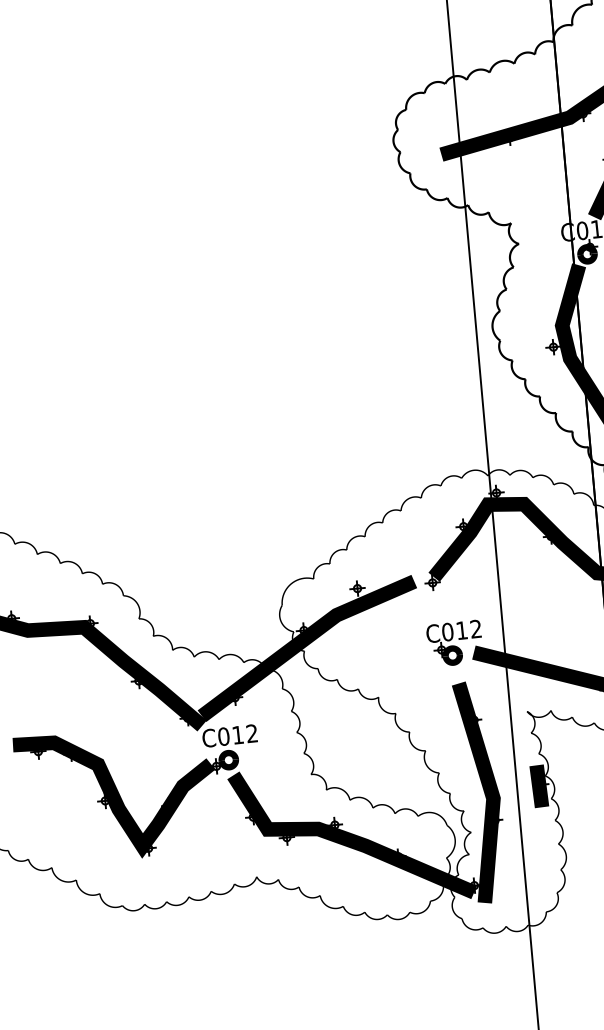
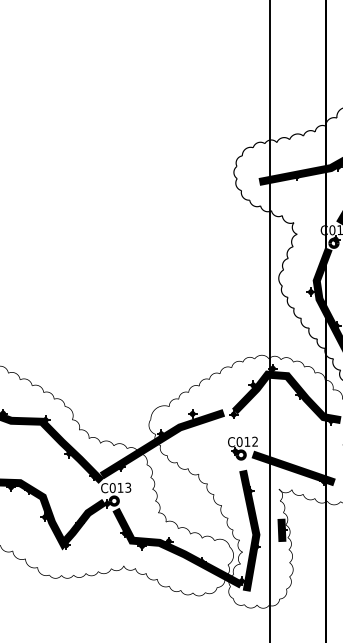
text: (252, 733) -> (128, 487), C012 -> C013

